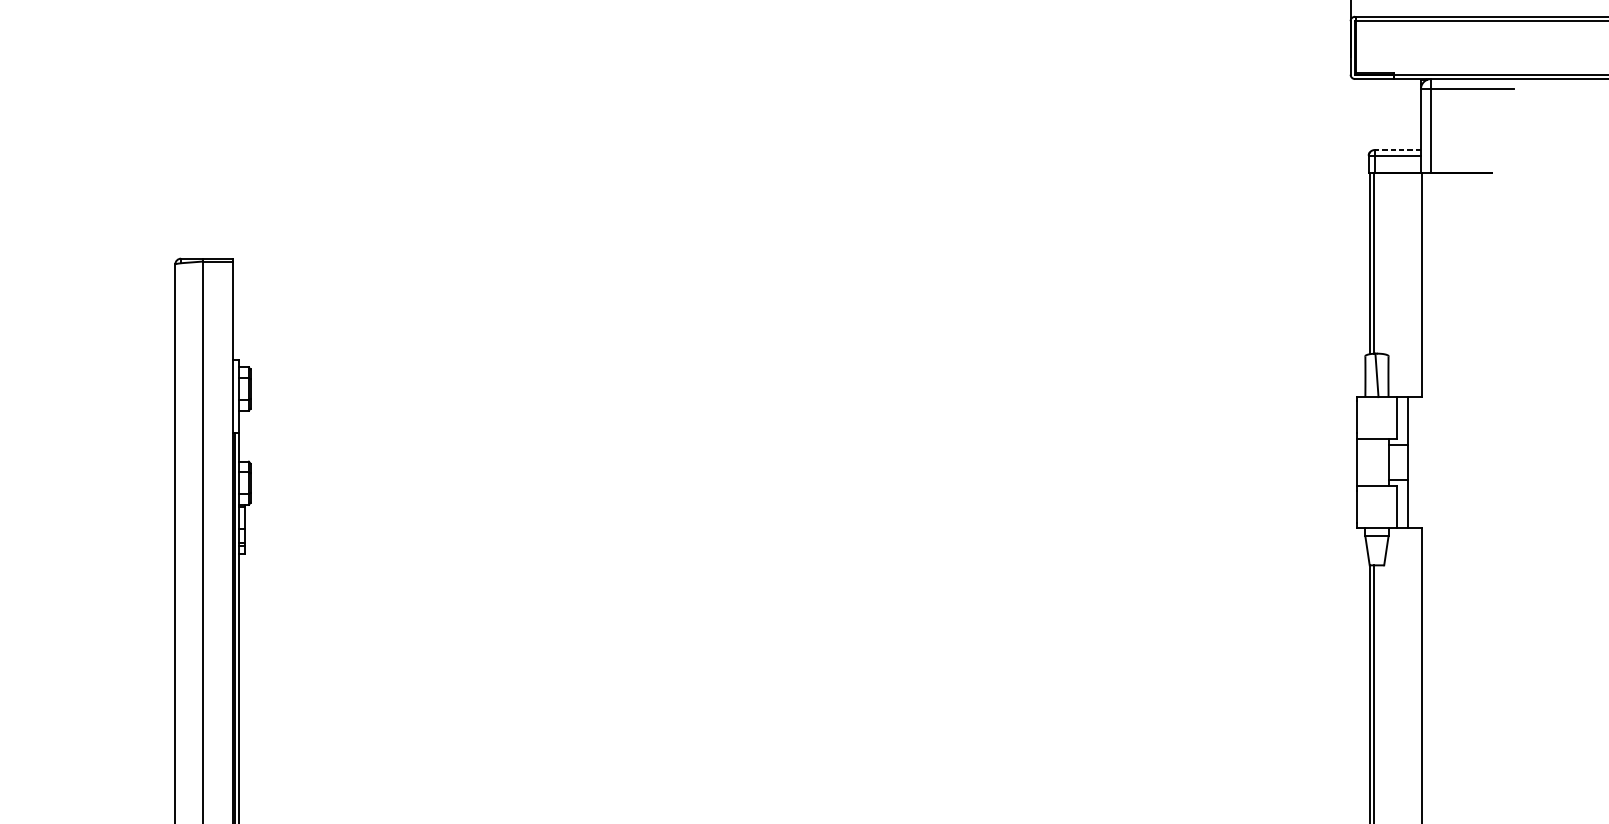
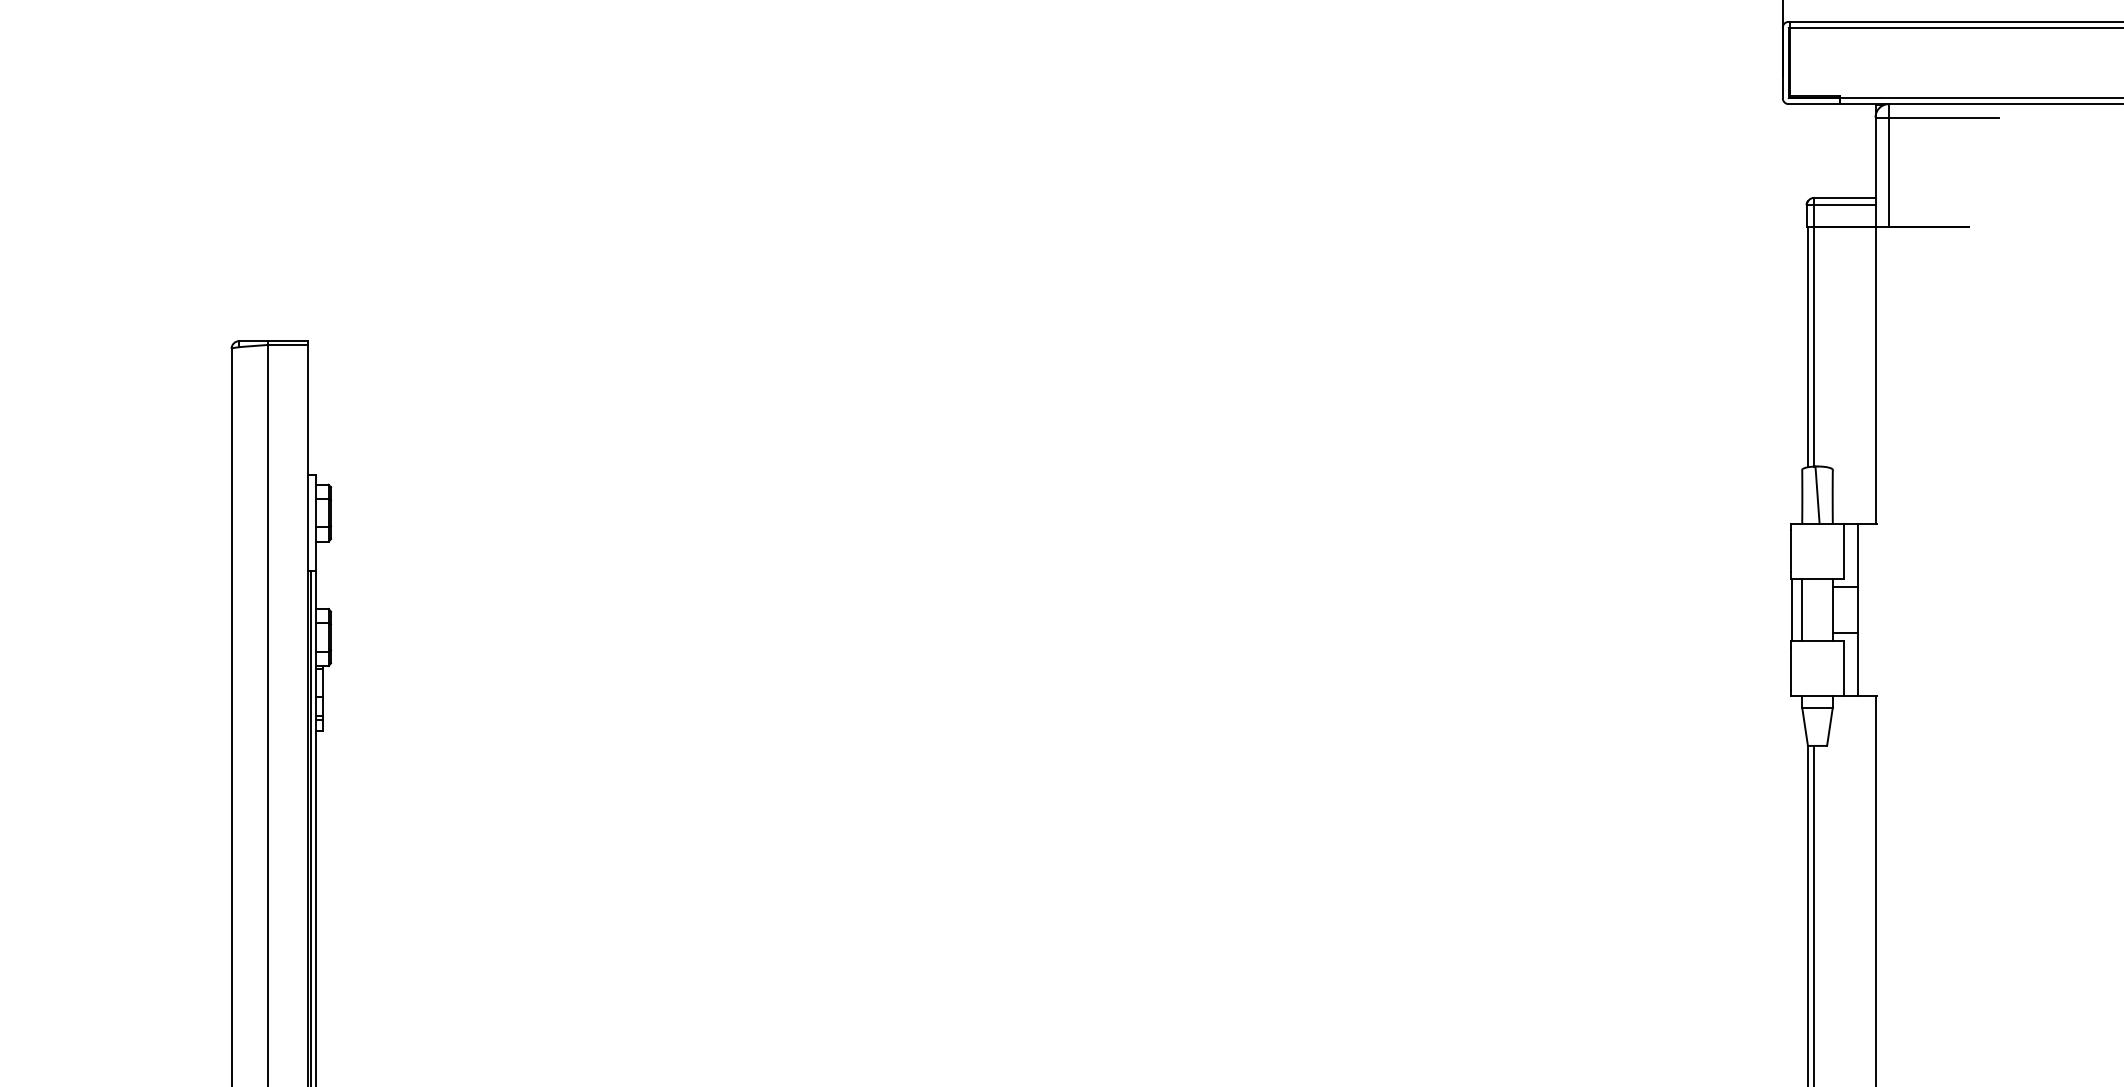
line: (1397, 149) -> (1844, 197), dashed -> solid
line: (1365, 462) -> (1802, 609), added

